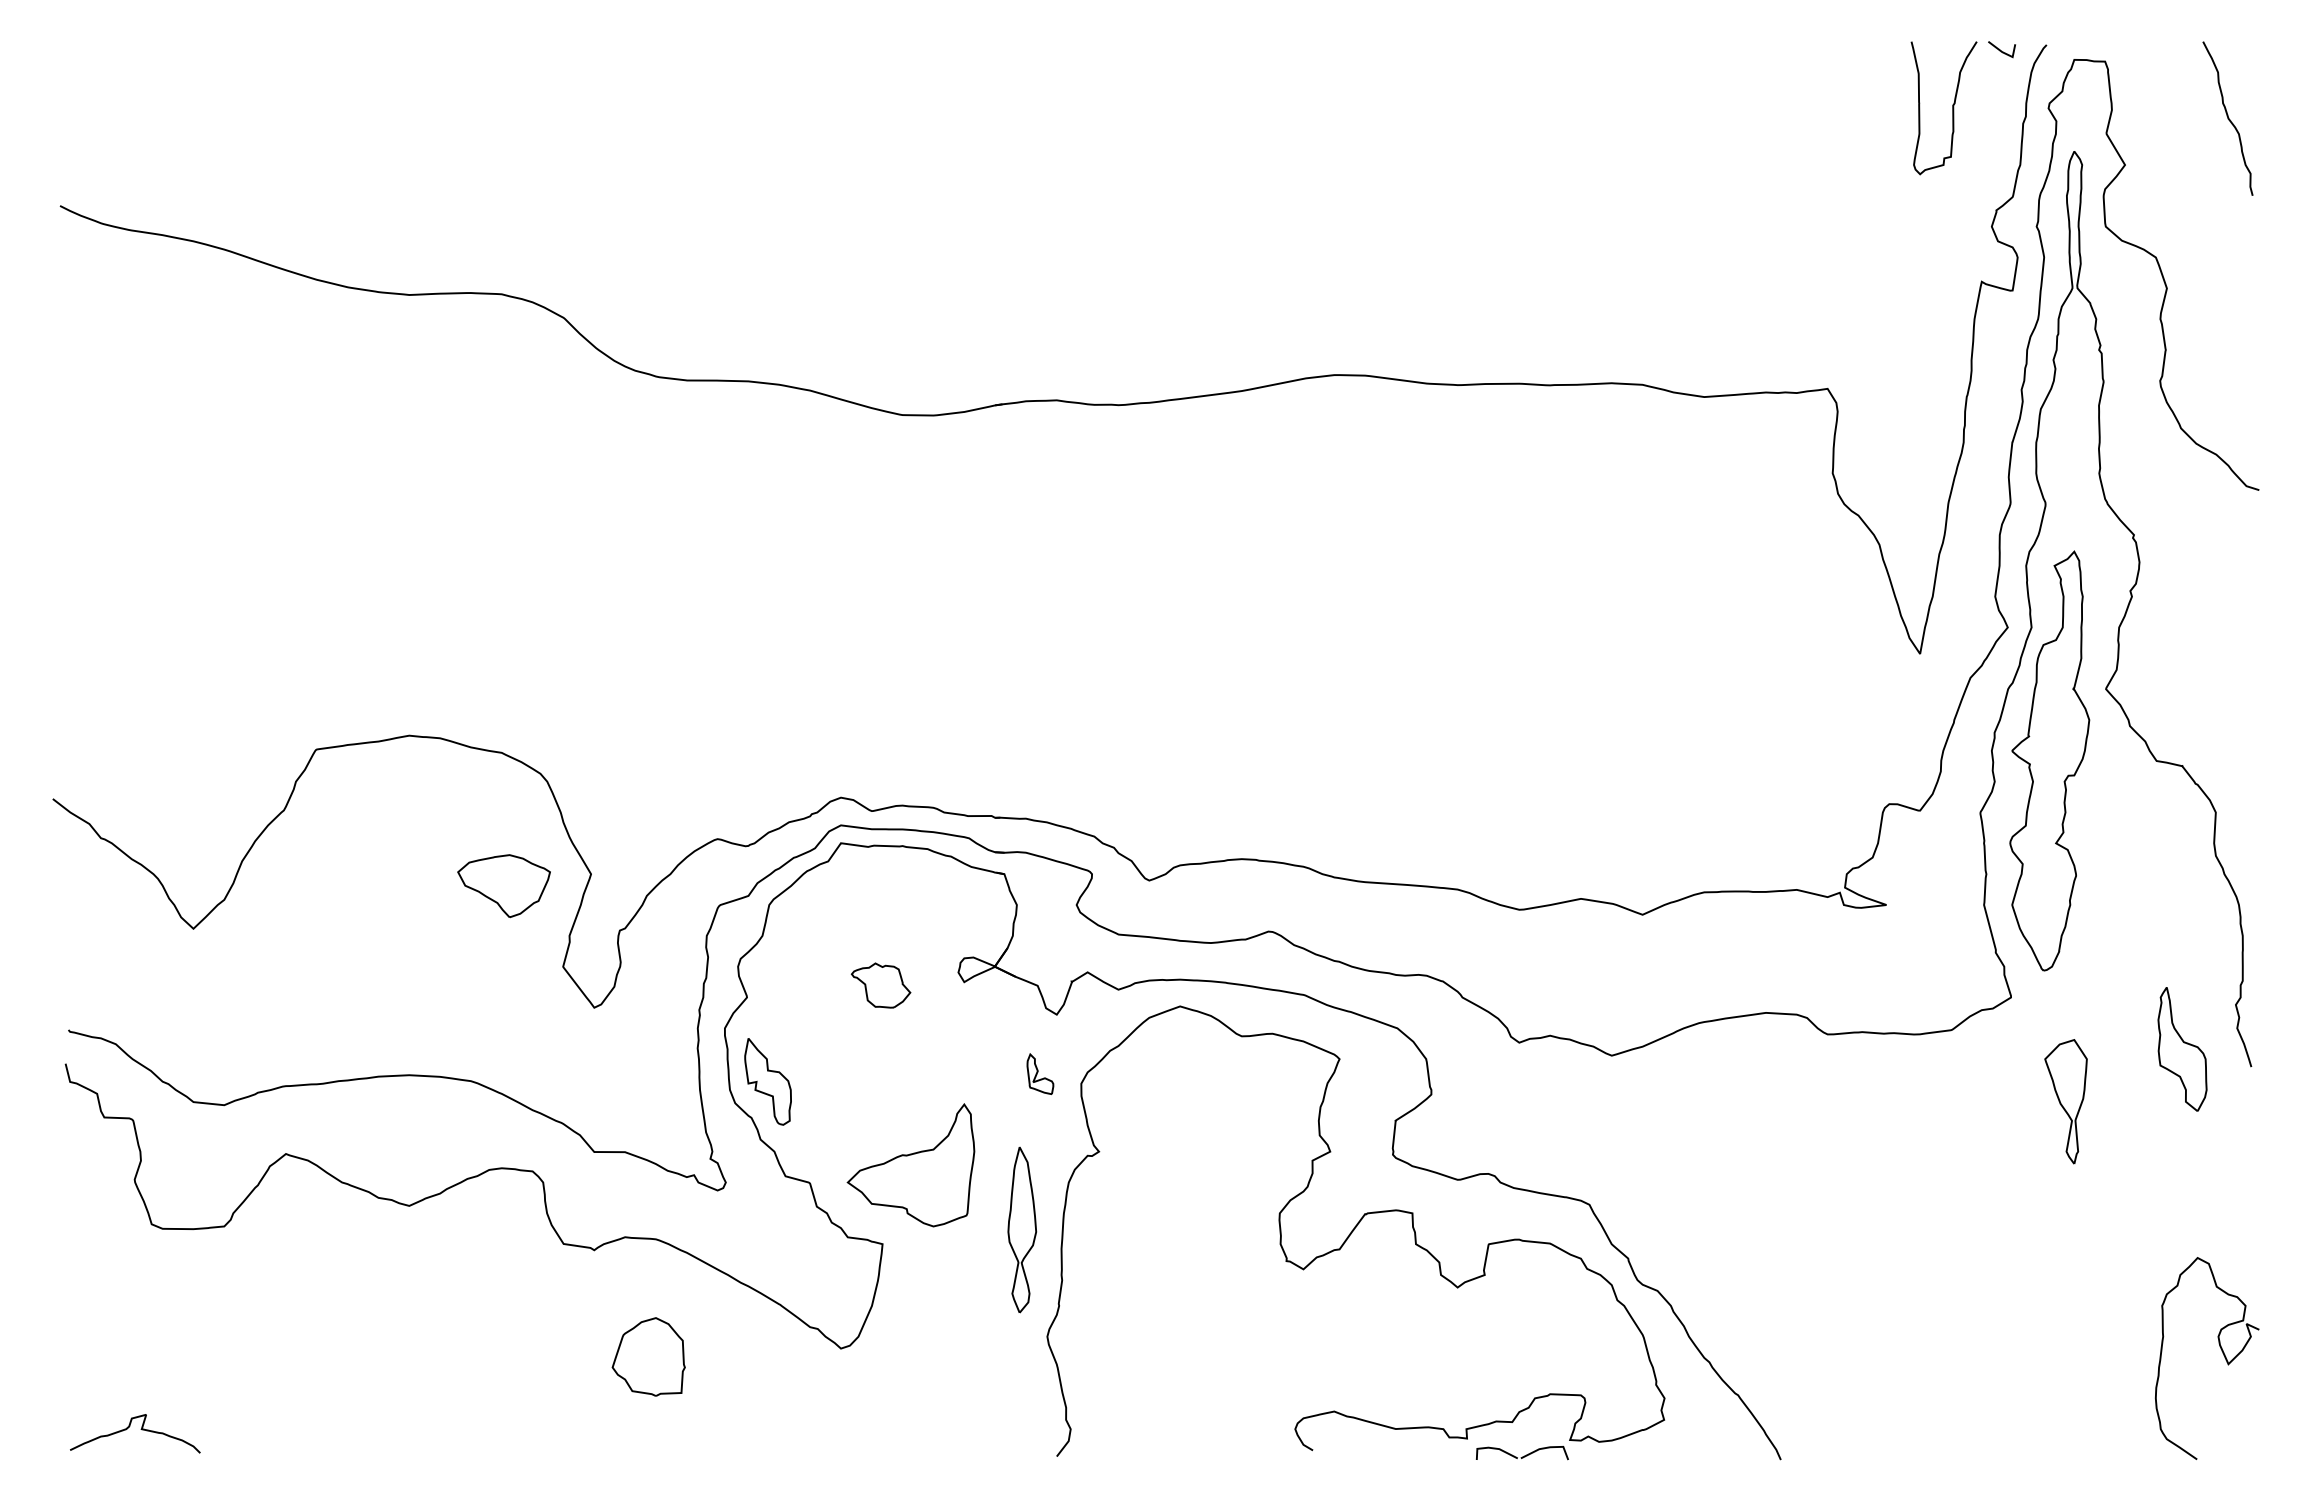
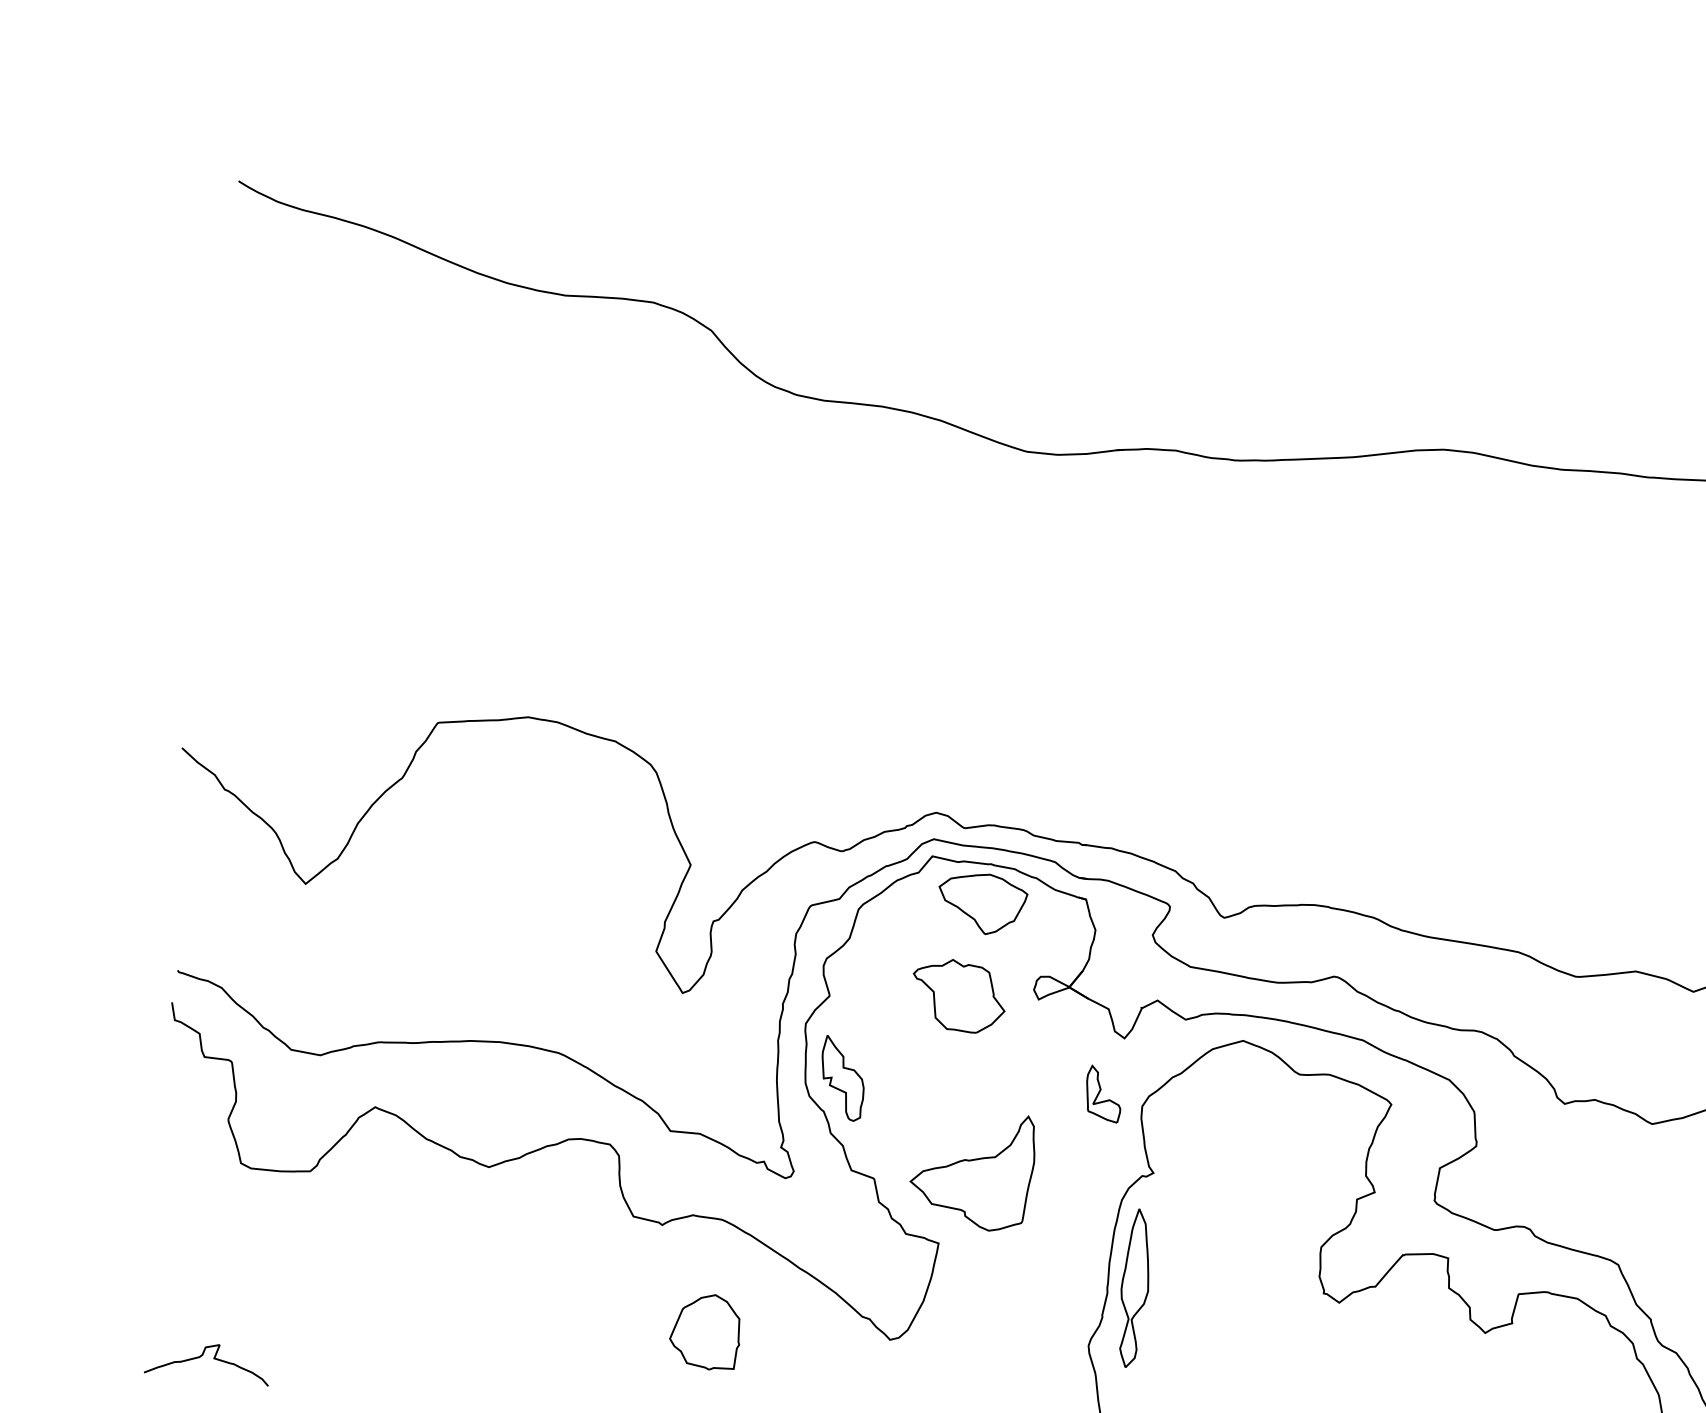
part: (503, 886) -> (981, 904), moved
part: (880, 985) -> (958, 995), size x1.67
part: (1040, 1073) -> (1104, 1093), size x1.43
part: (1022, 1229) -> (1135, 1287), moved

